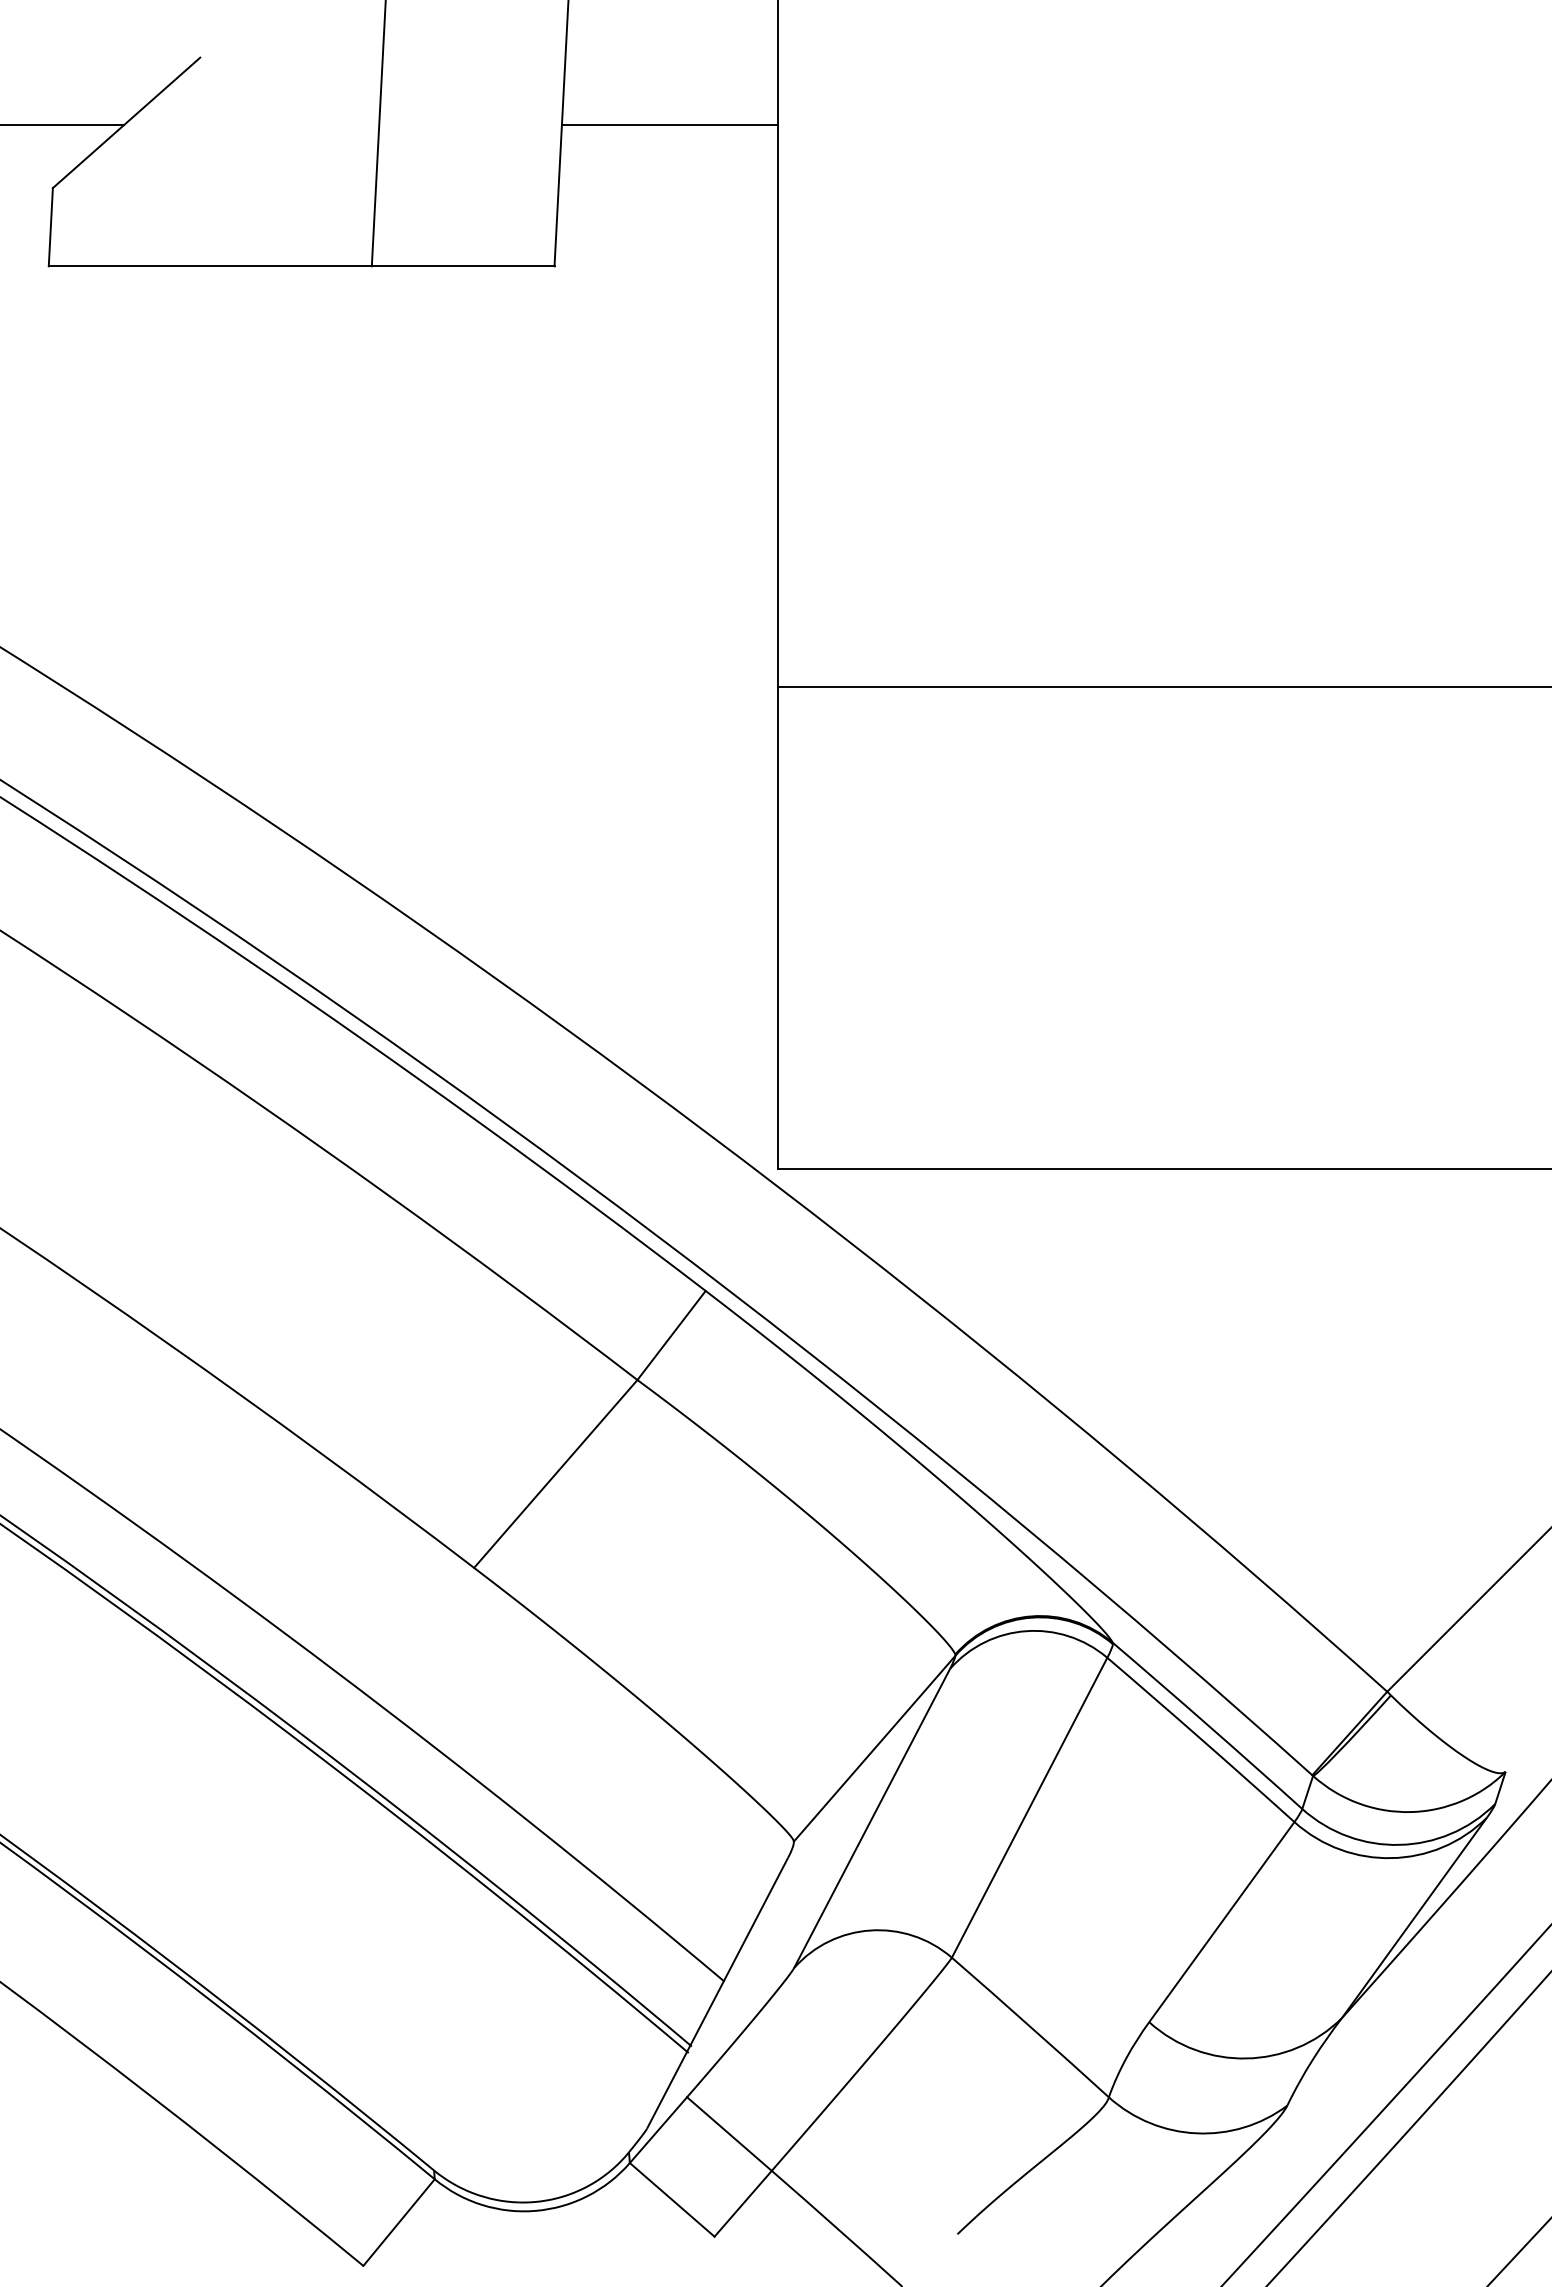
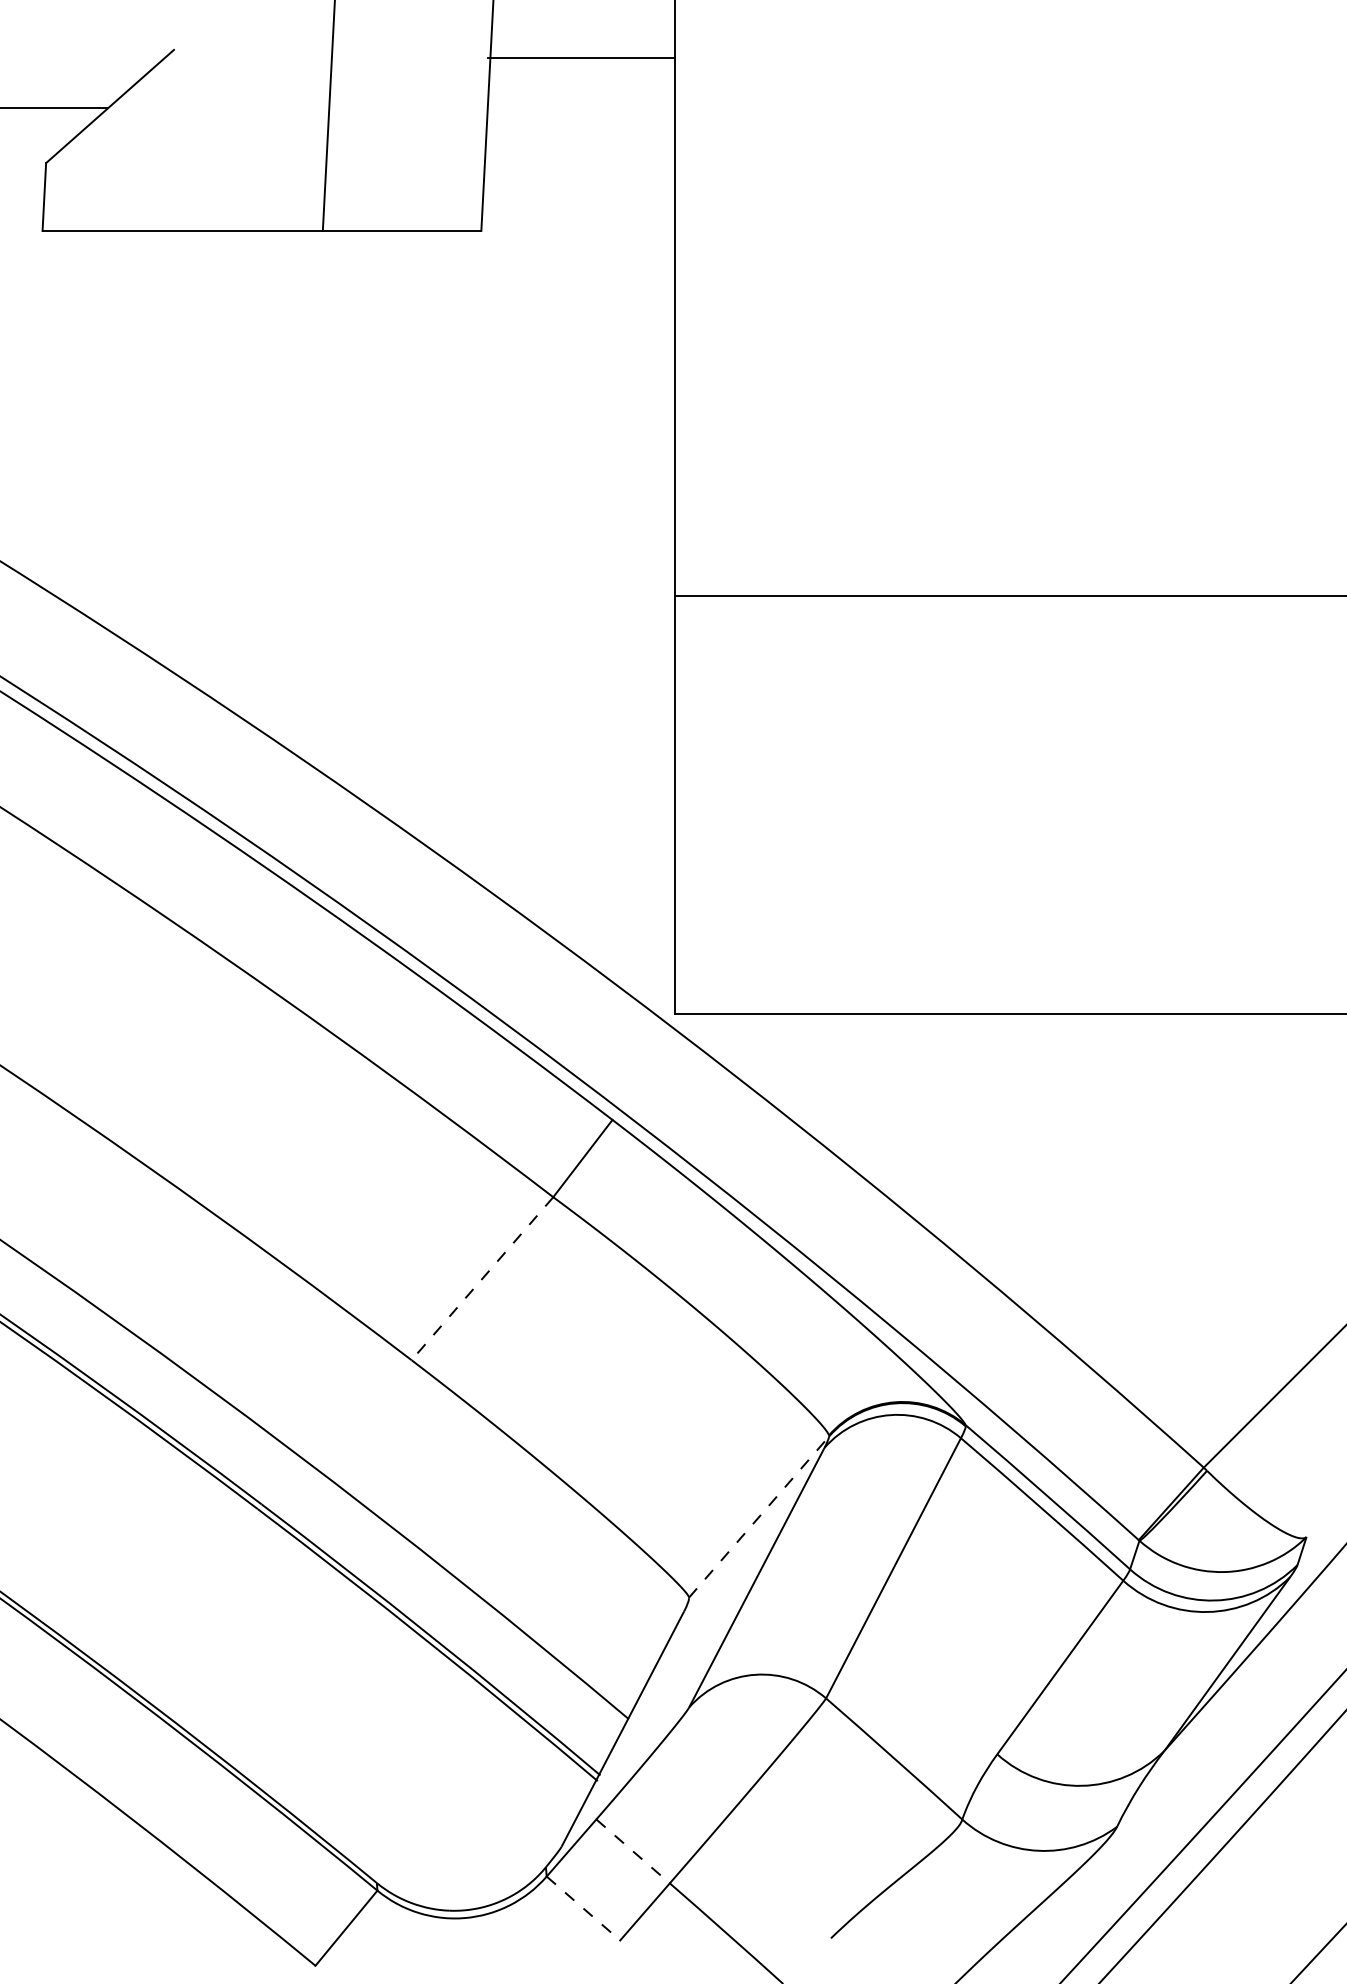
line: (669, 125) -> (581, 58), moved
line: (555, 1474) -> (482, 1279), solid -> dashed
line: (874, 1748) -> (758, 1516), solid -> dashed
line: (729, 2134) -> (633, 1851), solid -> dashed
line: (672, 2200) -> (583, 1909), solid -> dashed

